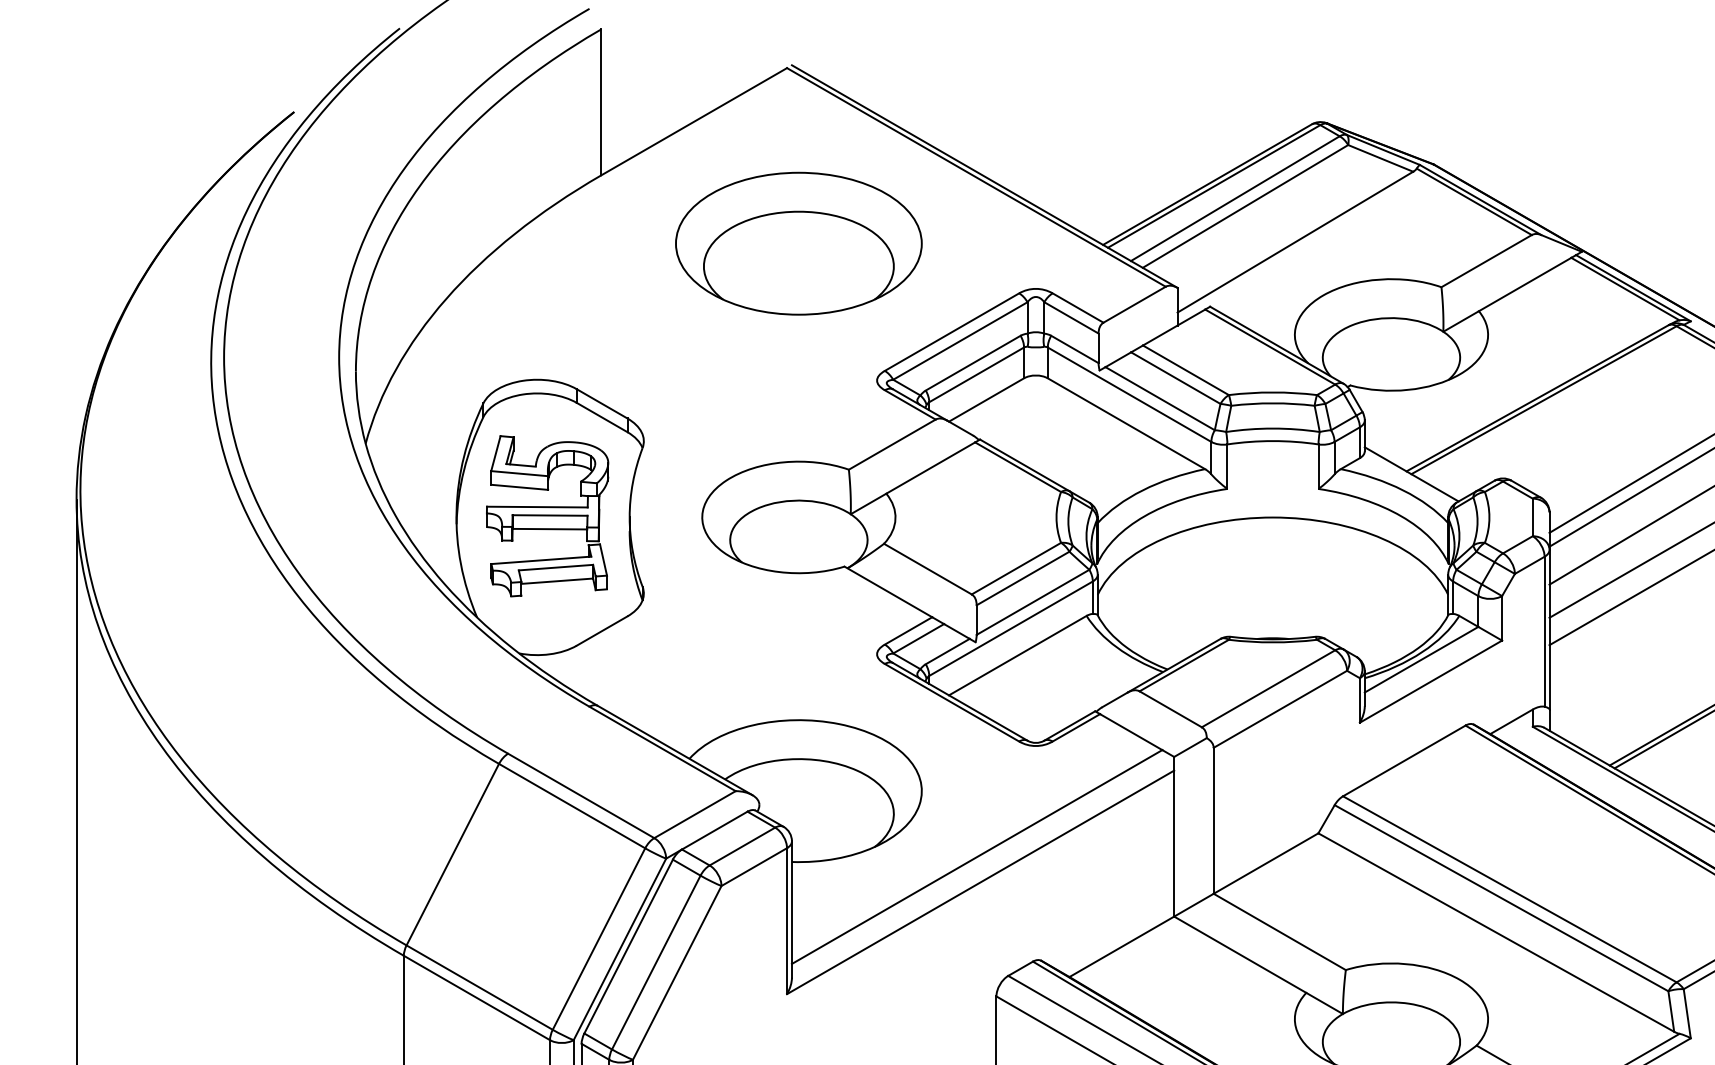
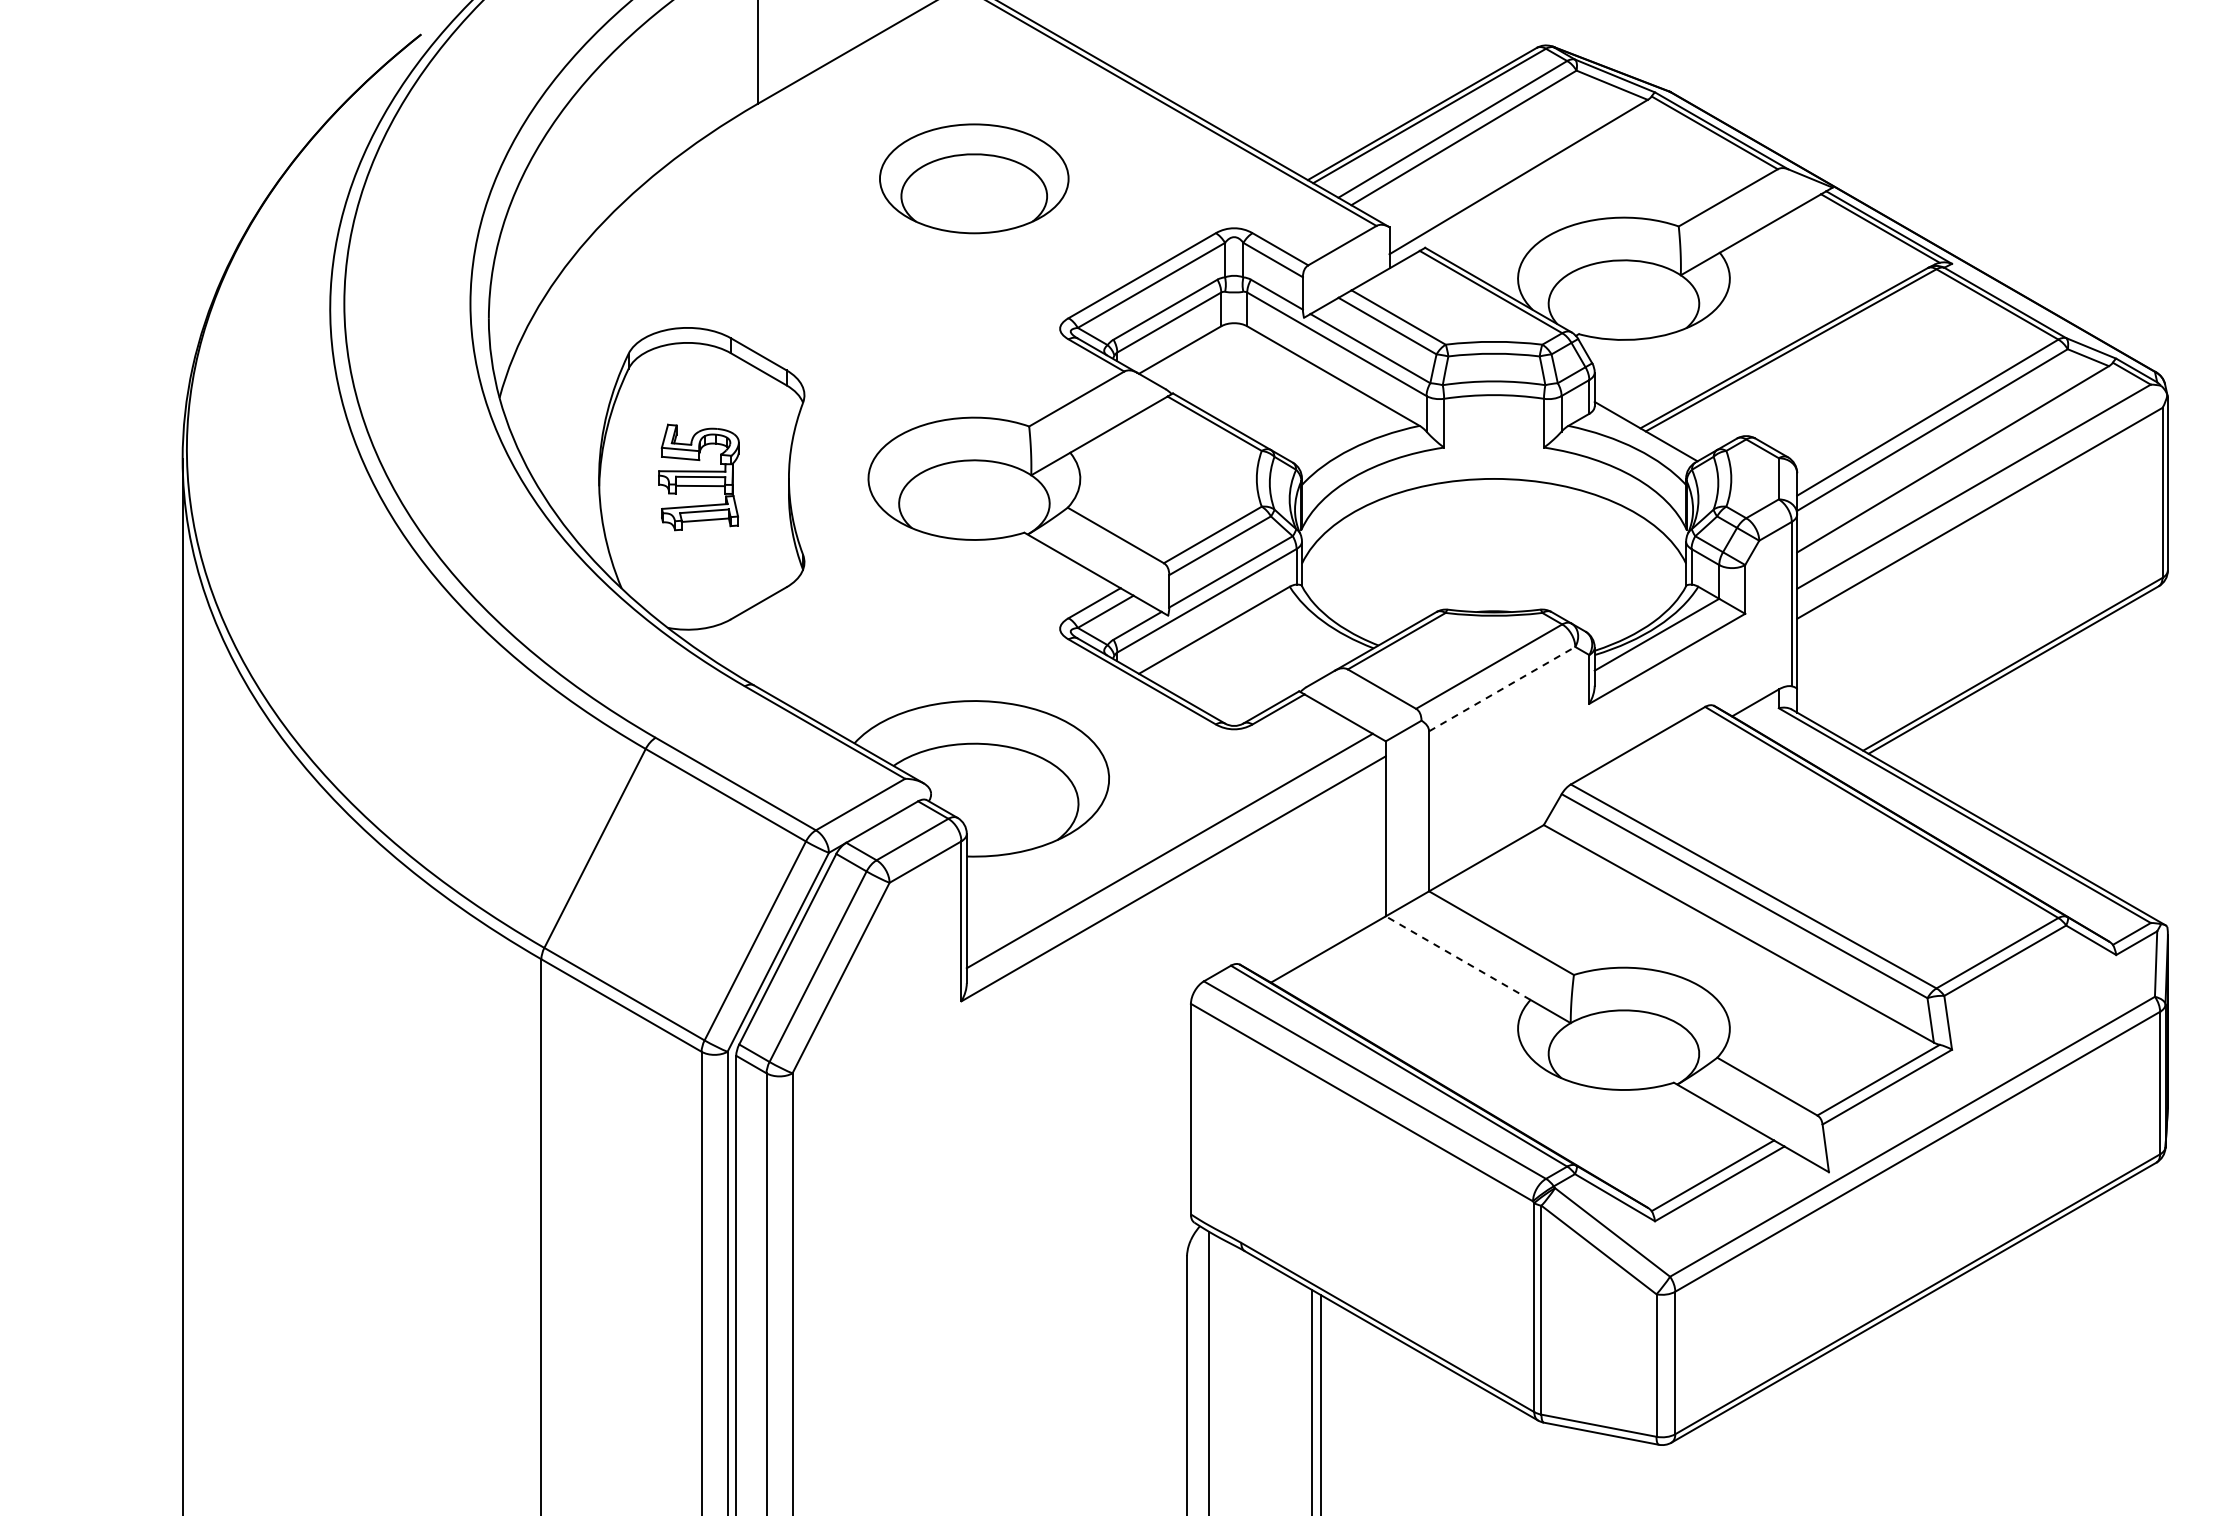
part: (798, 243) -> (973, 178), size x0.7
part: (547, 516) -> (698, 477), size x0.6
line: (1280, 708) -> (1502, 688), solid -> dashed
line: (1240, 955) -> (1458, 958), solid -> dashed

